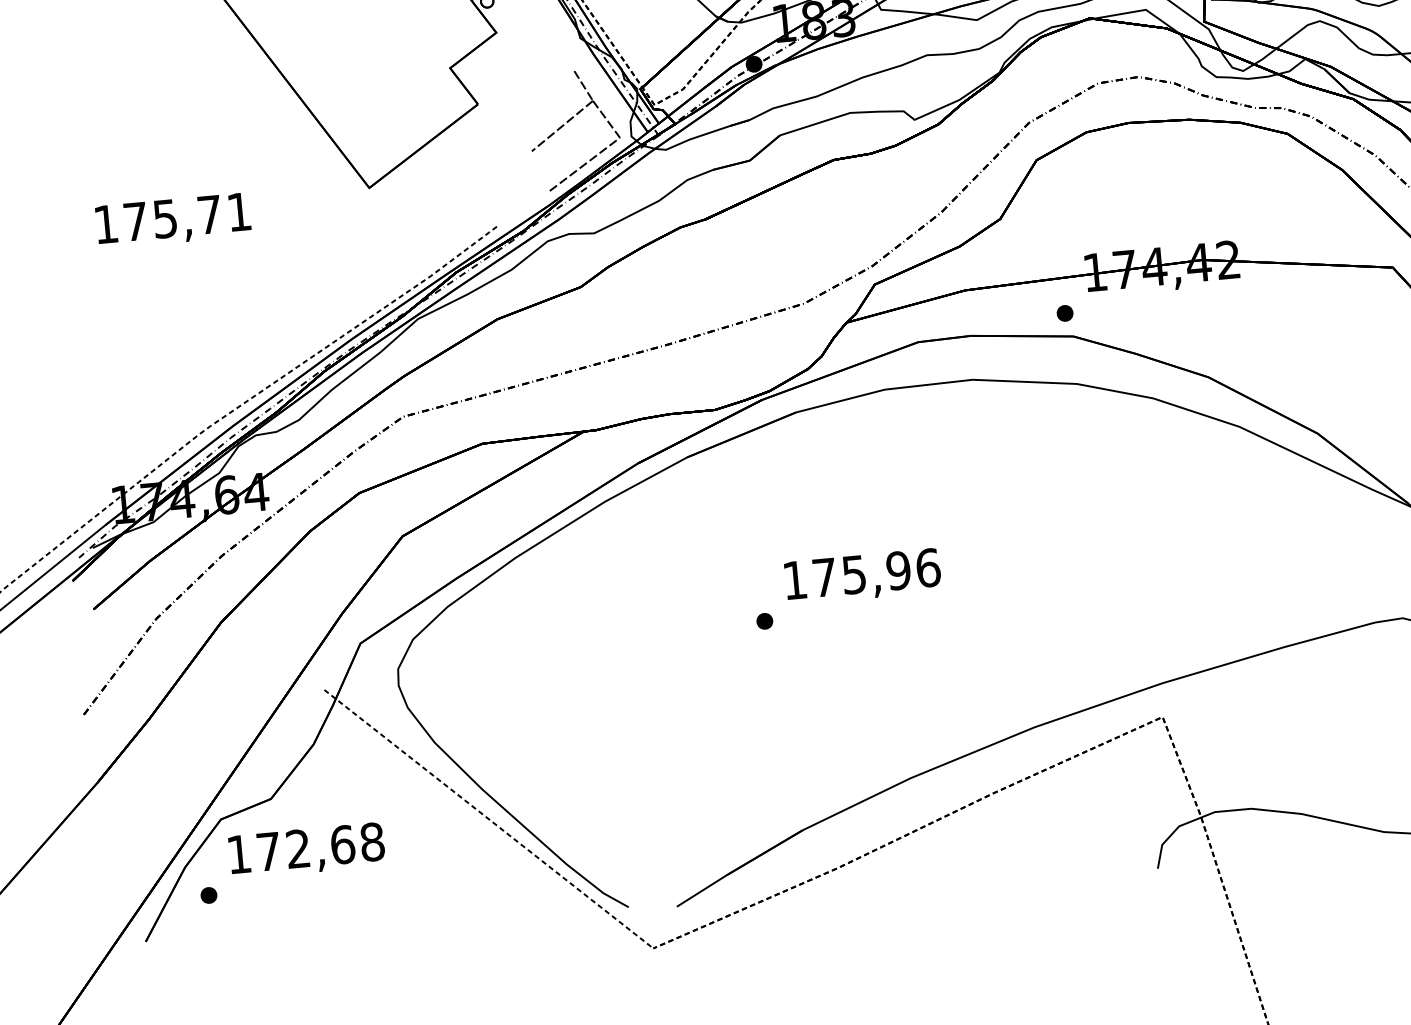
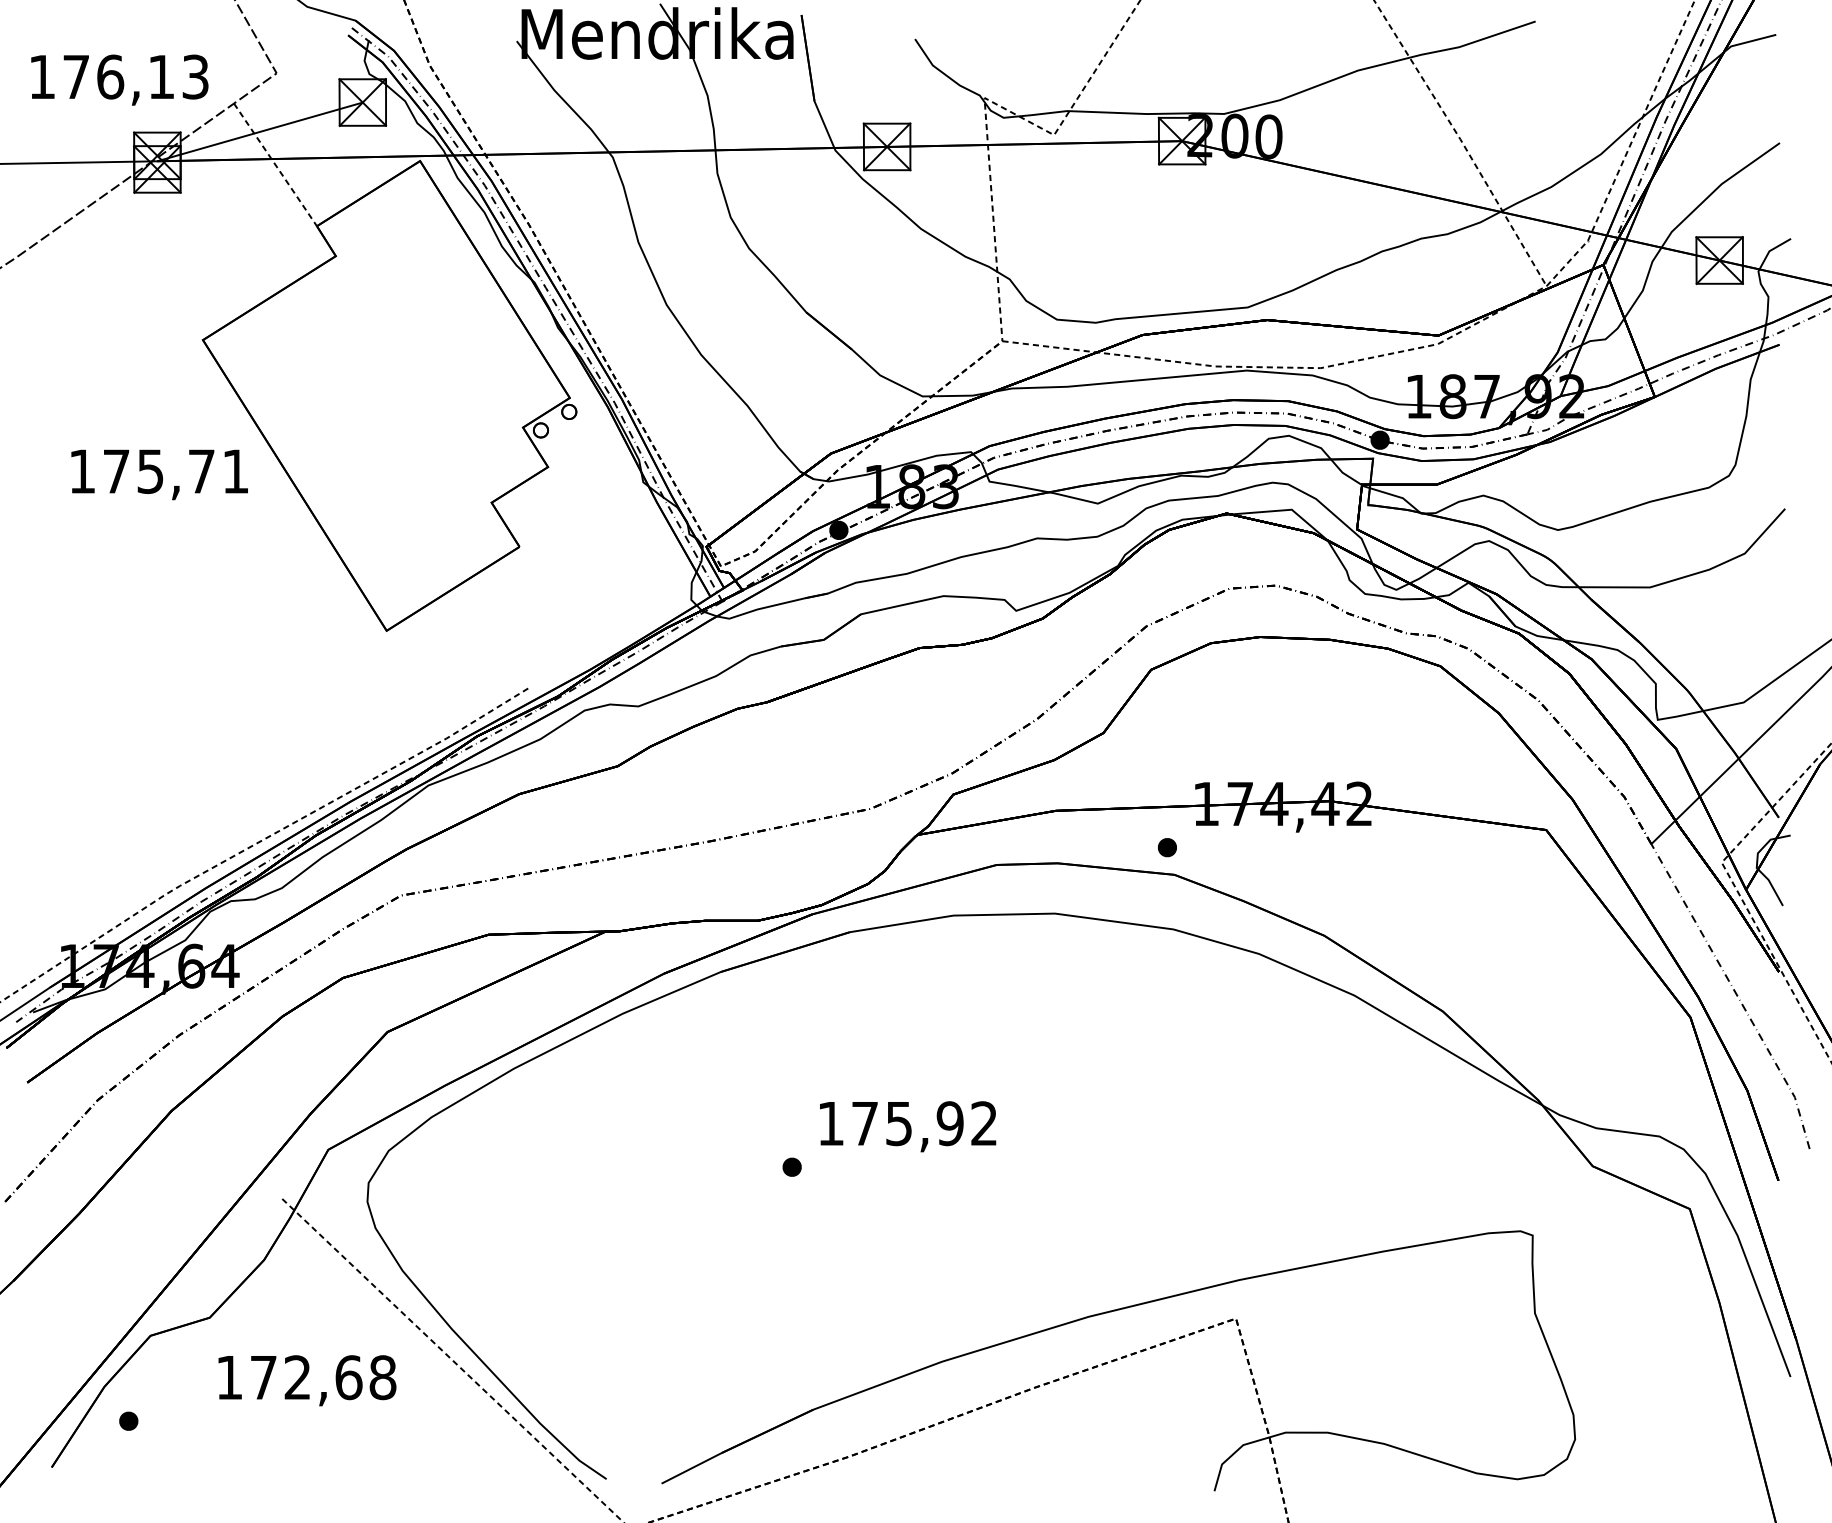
part: (568, 122) -> (620, 577), removed
text: (173, 220) -> (159, 474), moved
text: (928, 567) -> (984, 1123), 175,96 -> 175,92
text: (307, 850) -> (307, 1380), moved

